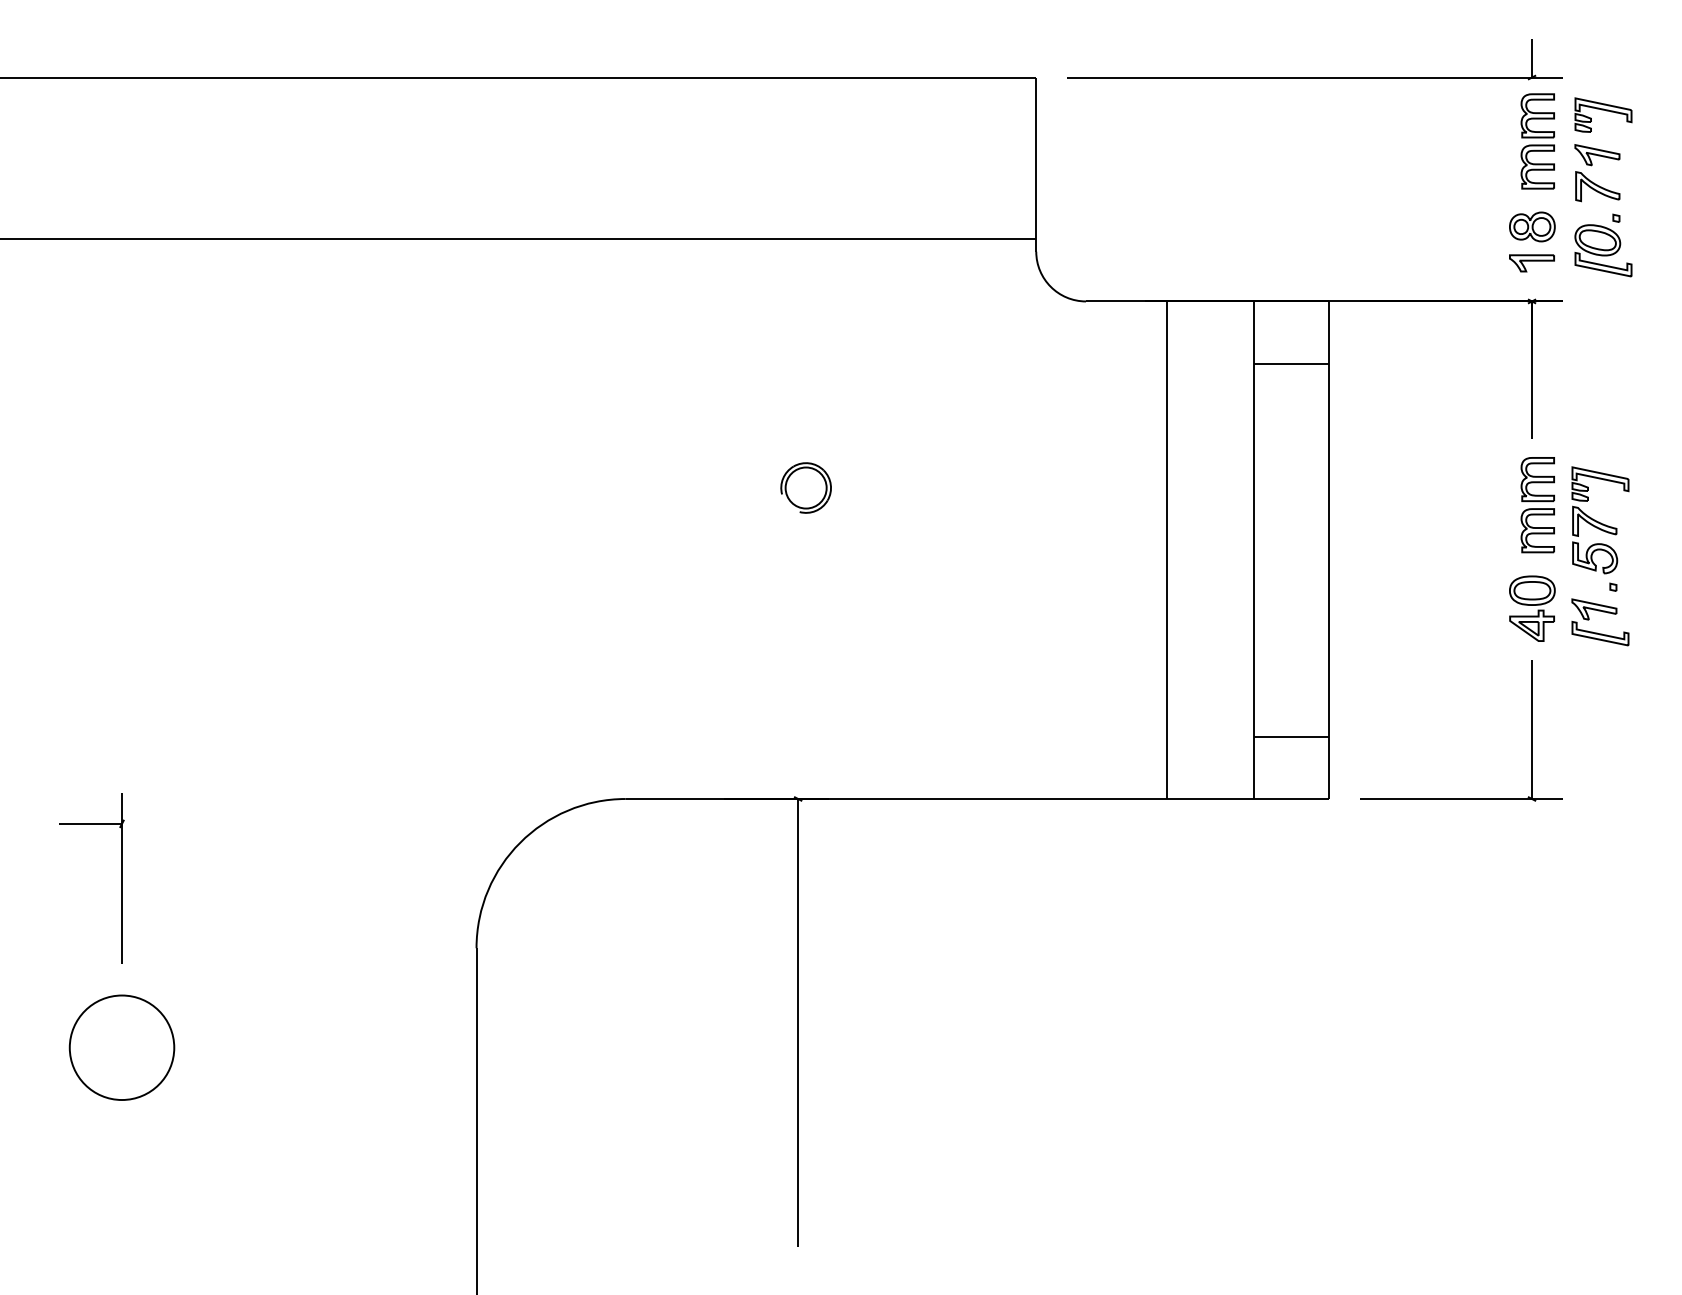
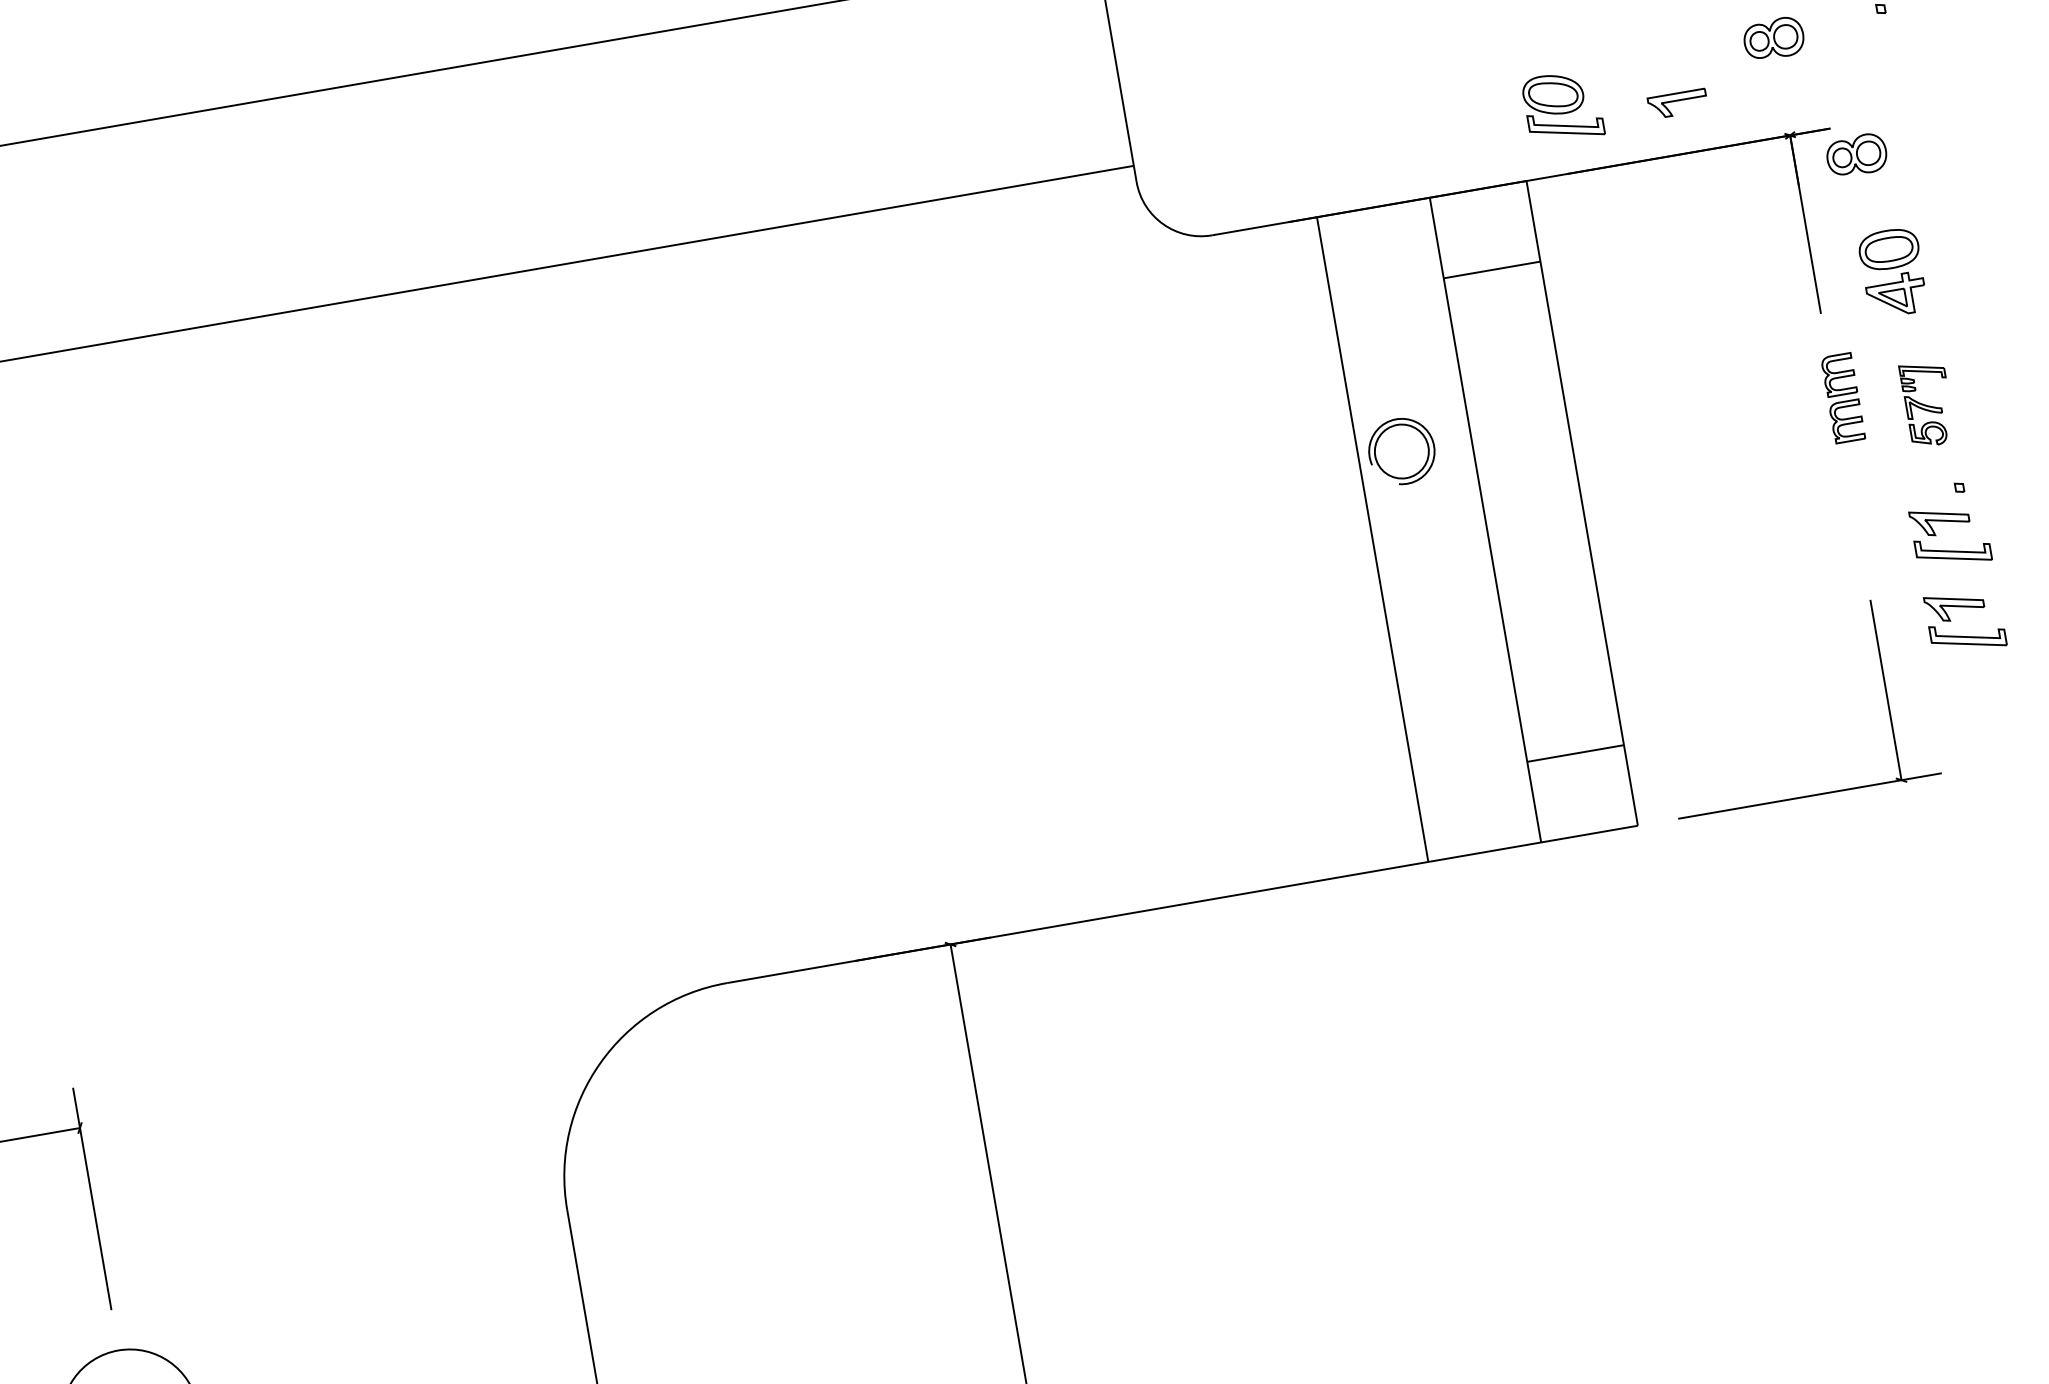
part: (1603, 250) -> (1562, 106), moved
part: (1531, 263) -> (1677, 104), moved
part: (1579, 324) -> (1856, 154), added
part: (805, 487) -> (1400, 451), moved
part: (1537, 505) -> (1842, 398), size x0.7
part: (1600, 520) -> (1927, 404), size x0.6
part: (1532, 608) -> (1893, 272), moved
part: (1603, 678) -> (1967, 608), added

